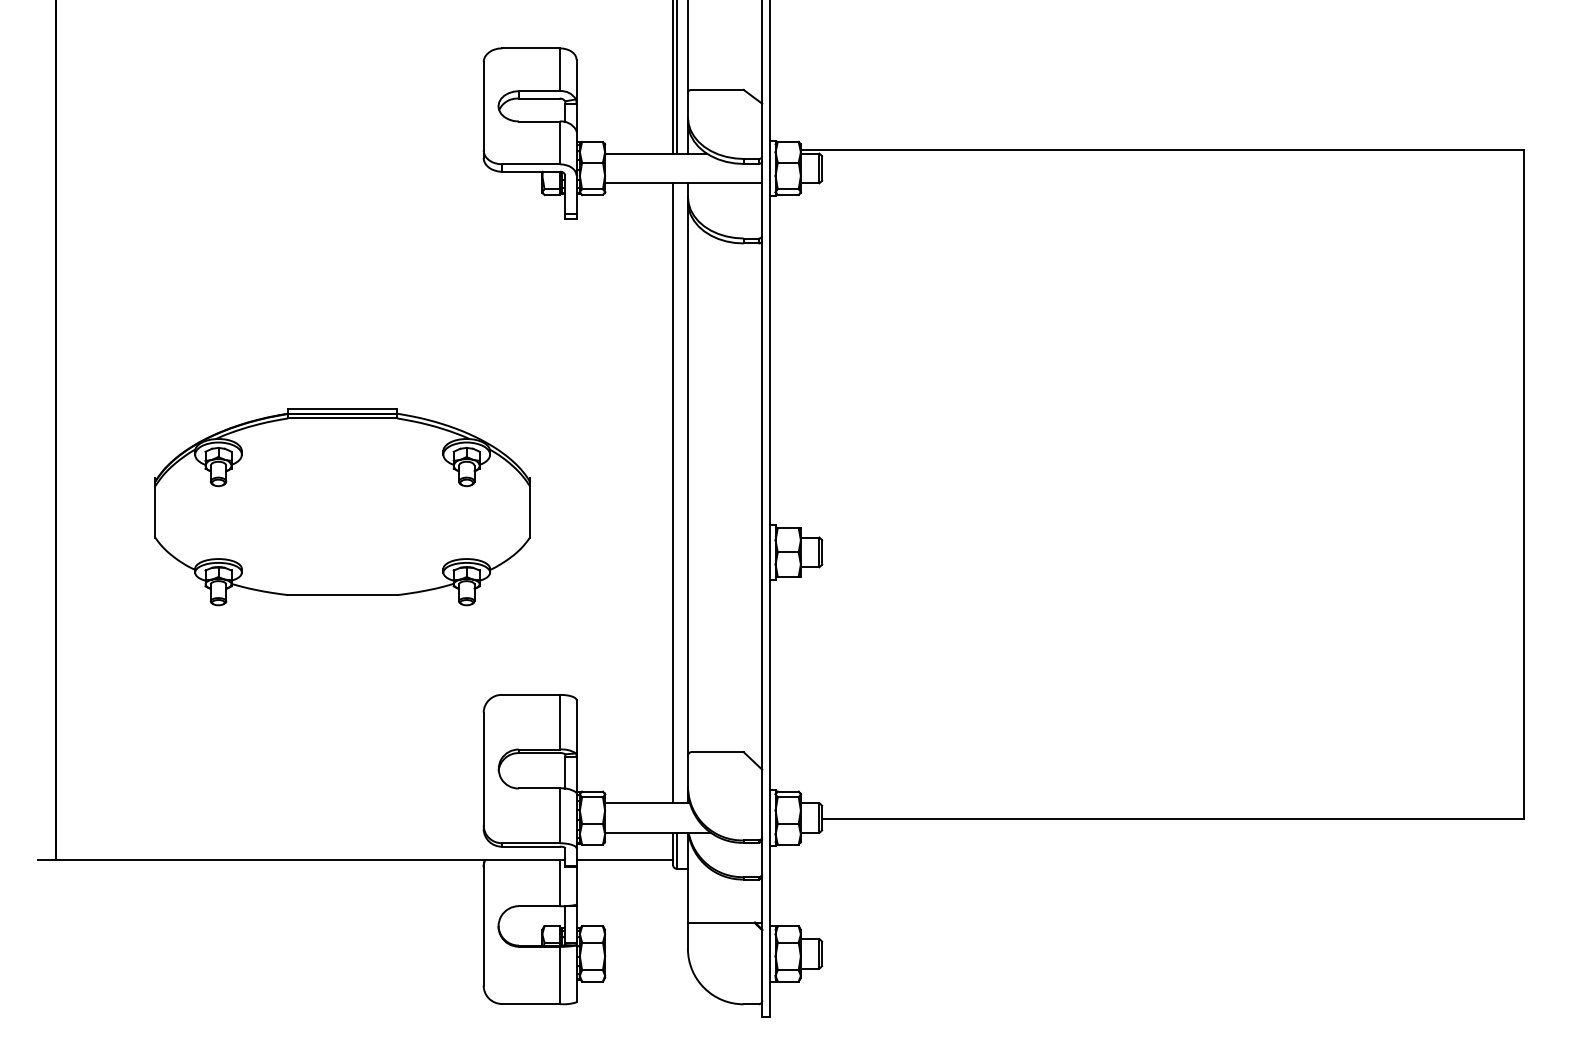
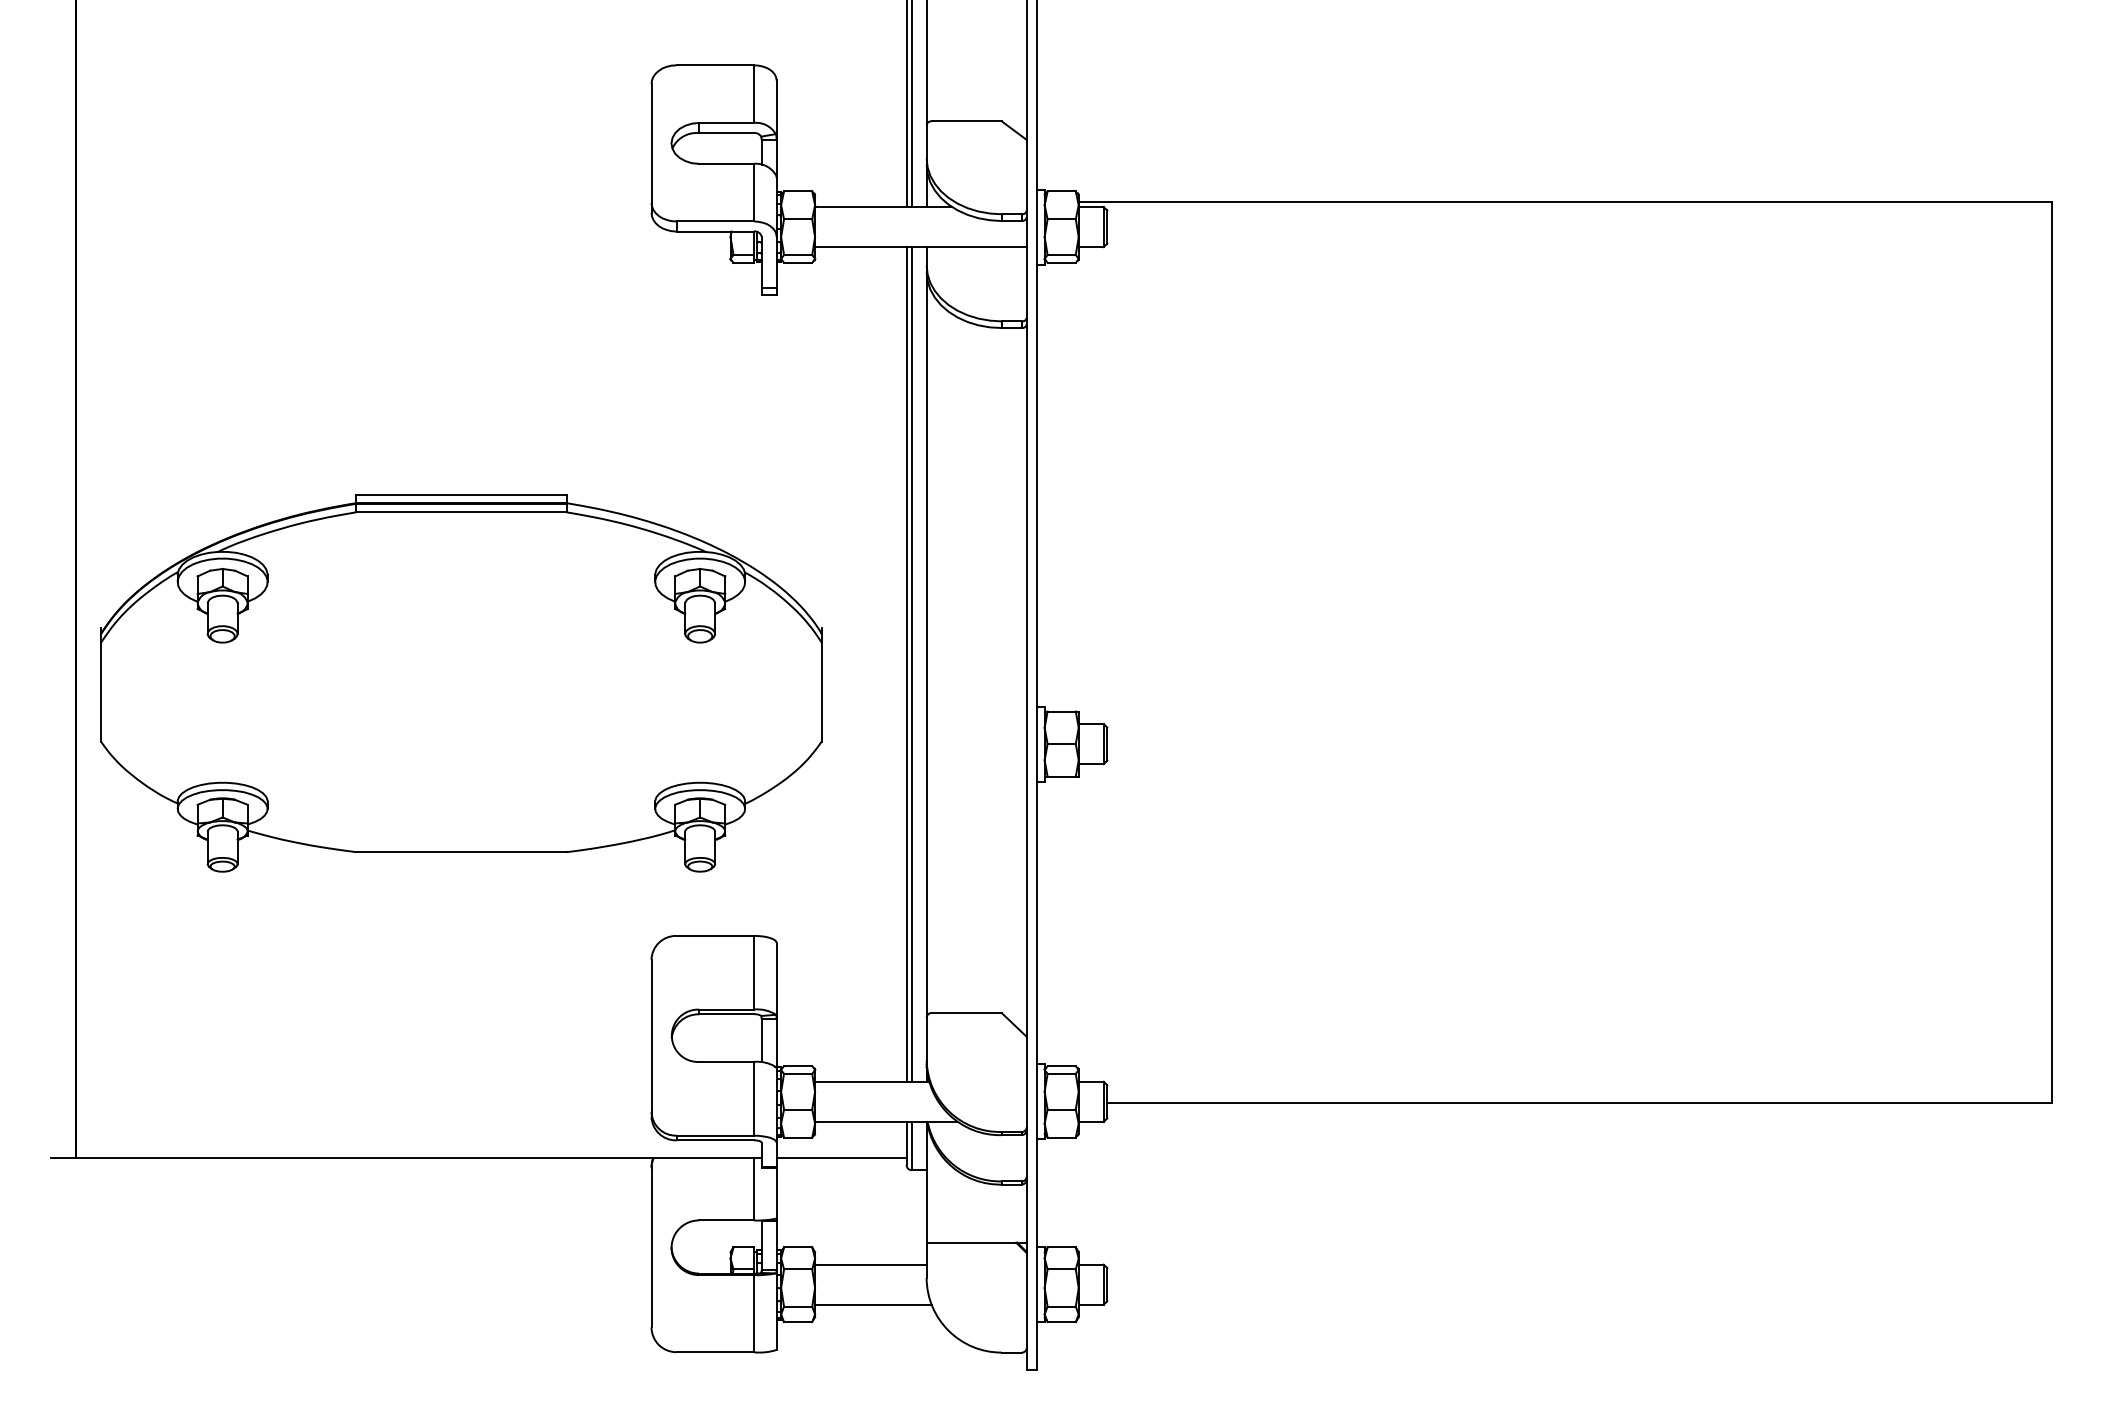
line: (676, 493) -> (911, 664), added
part: (342, 507) -> (461, 683), size x1.43
line: (646, 938) -> (870, 1263), added
line: (648, 968) -> (873, 1304), added

